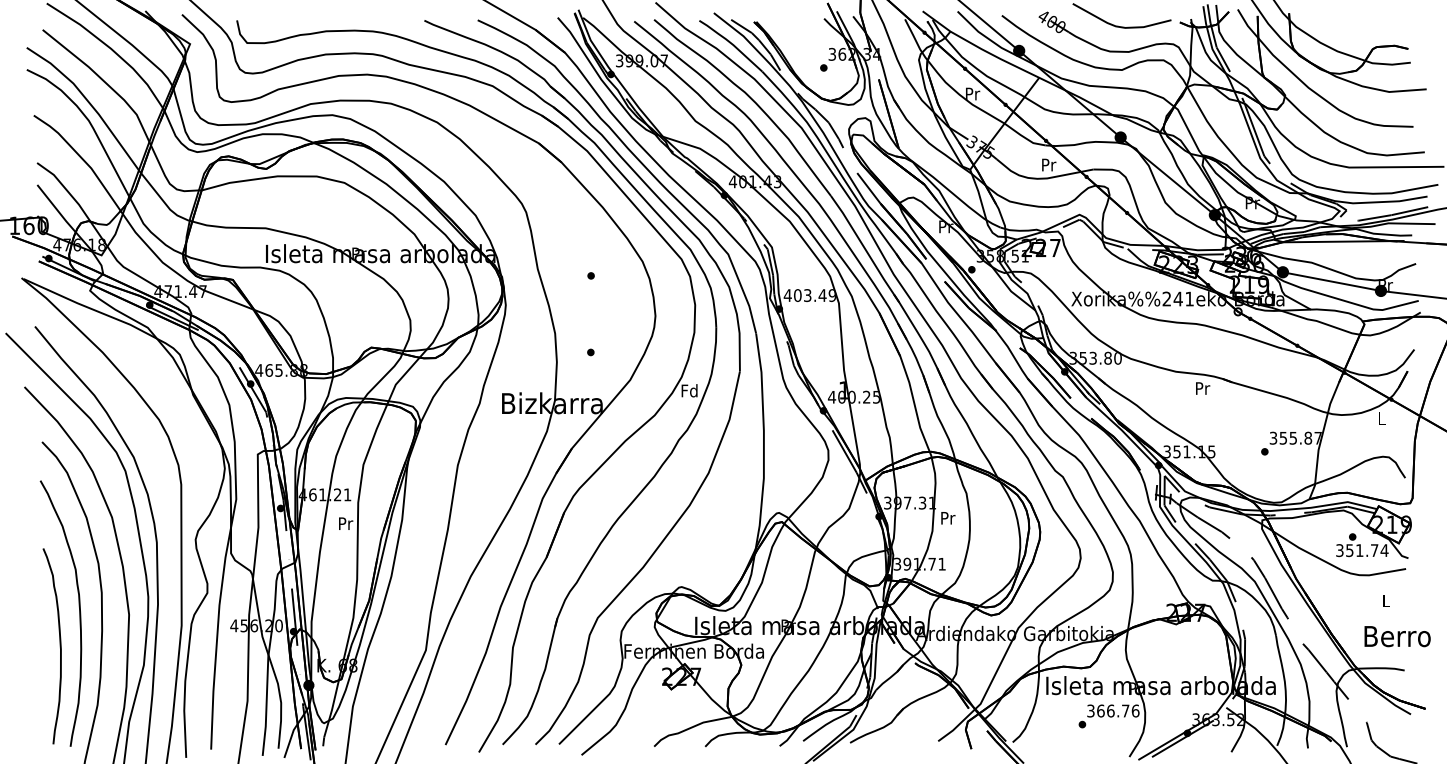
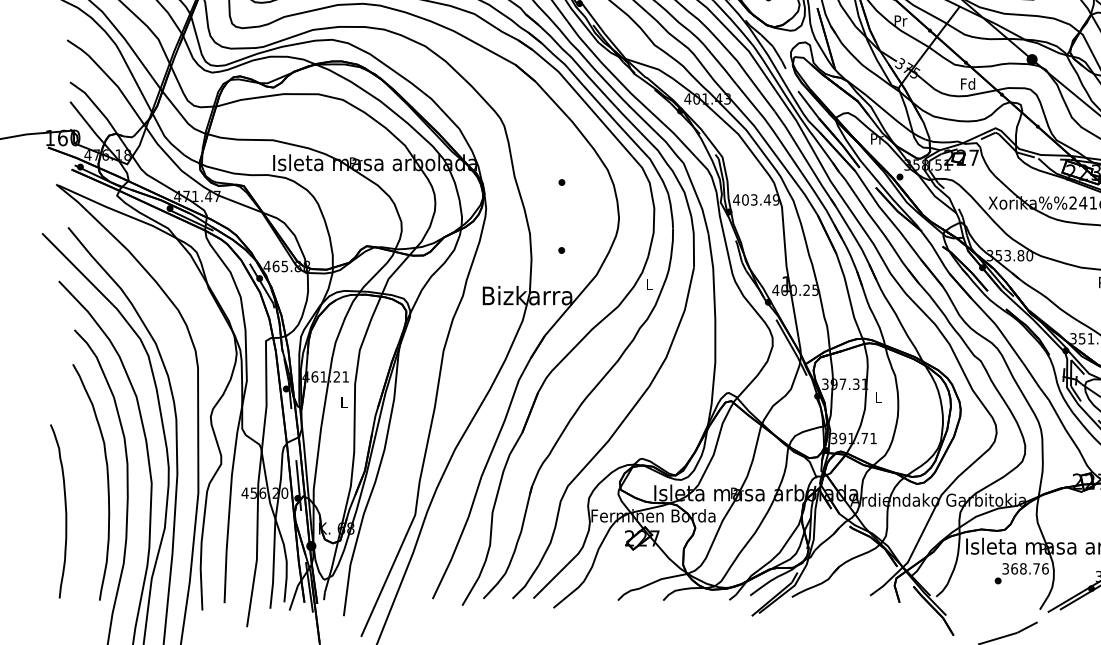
text: (1048, 164) -> (968, 83), Pr -> Fd
text: (689, 390) -> (649, 284), Fd -> L
text: (948, 518) -> (879, 397), Pr -> L
text: (346, 523) -> (344, 402), Pr -> L
curve: (59, 646) -> (65, 511), moved
text: (1110, 710) -> (1023, 568), 366.76 -> 368.76

